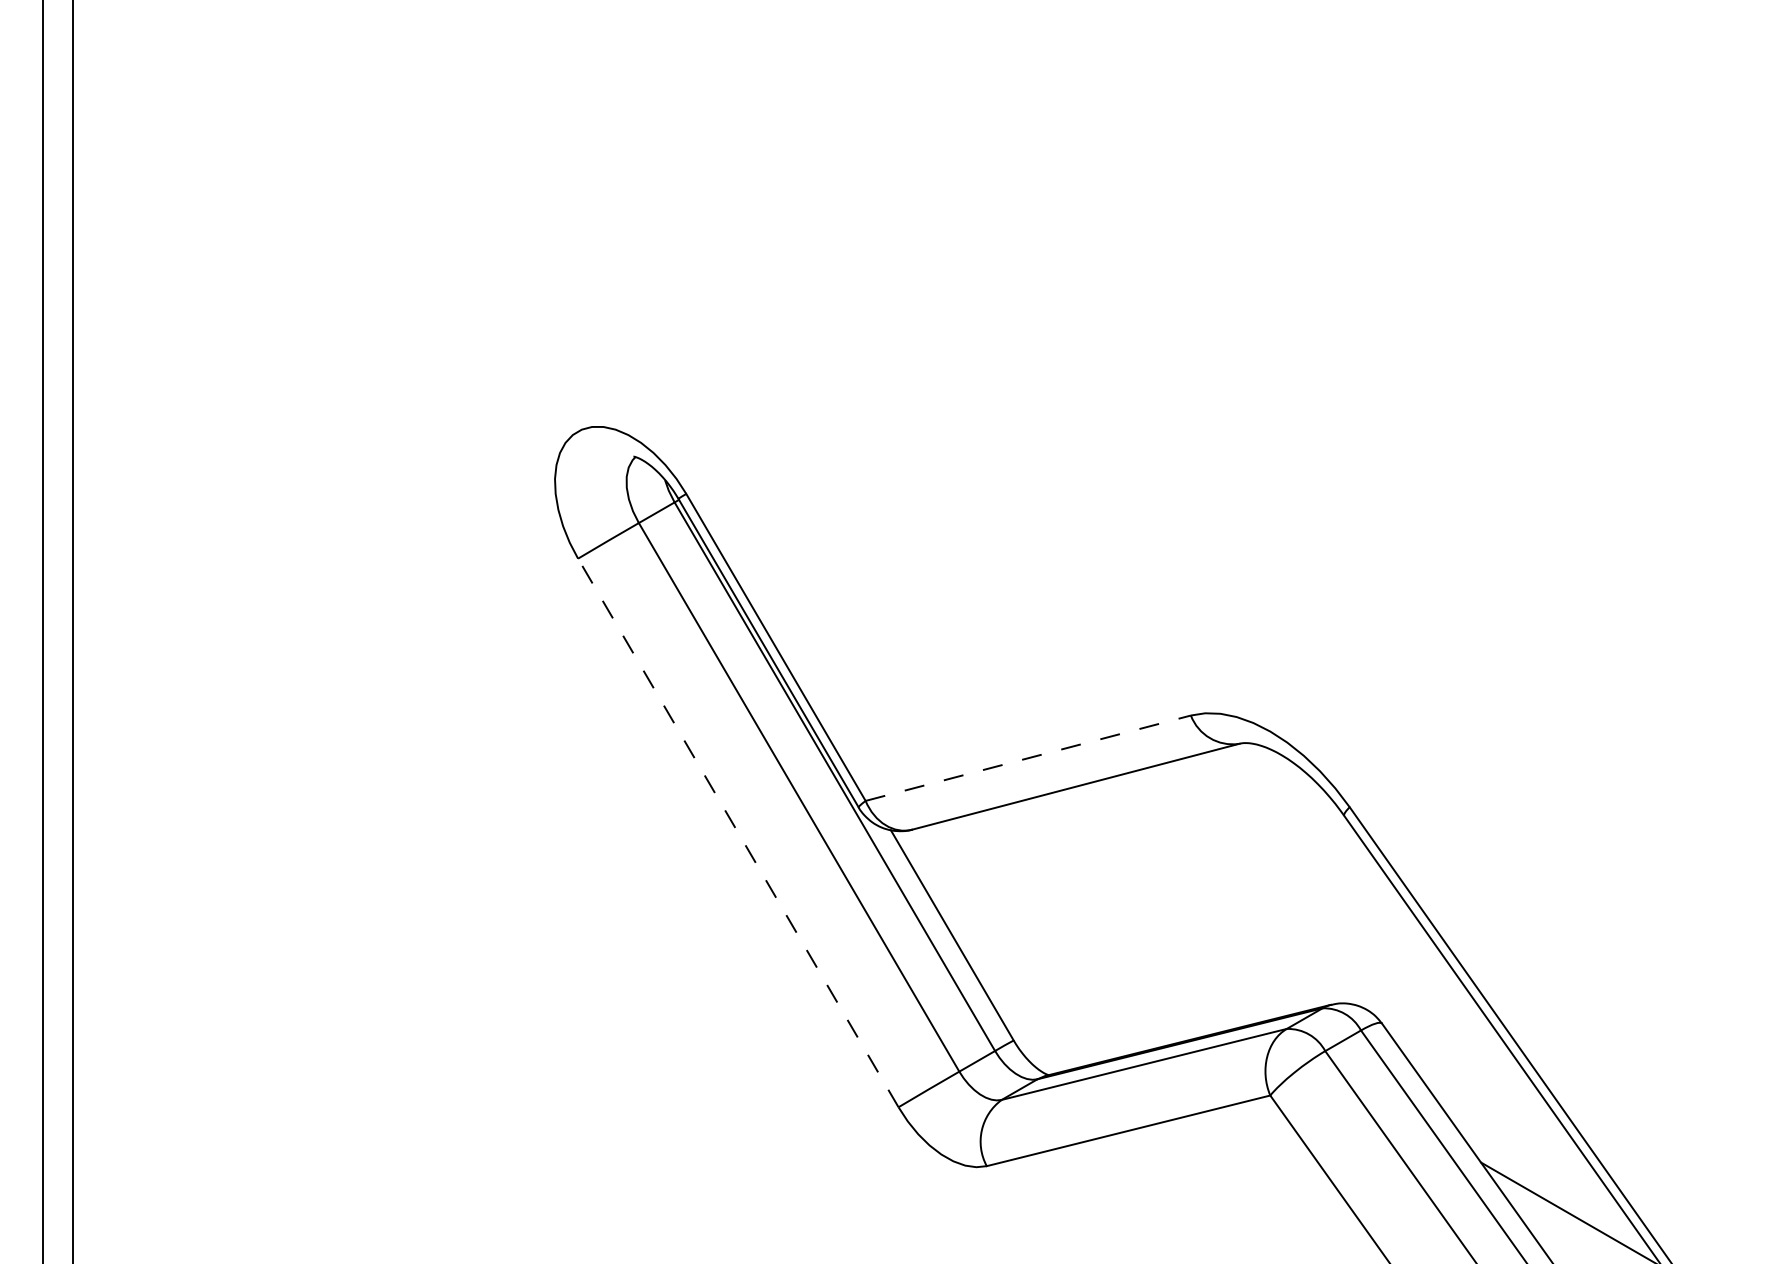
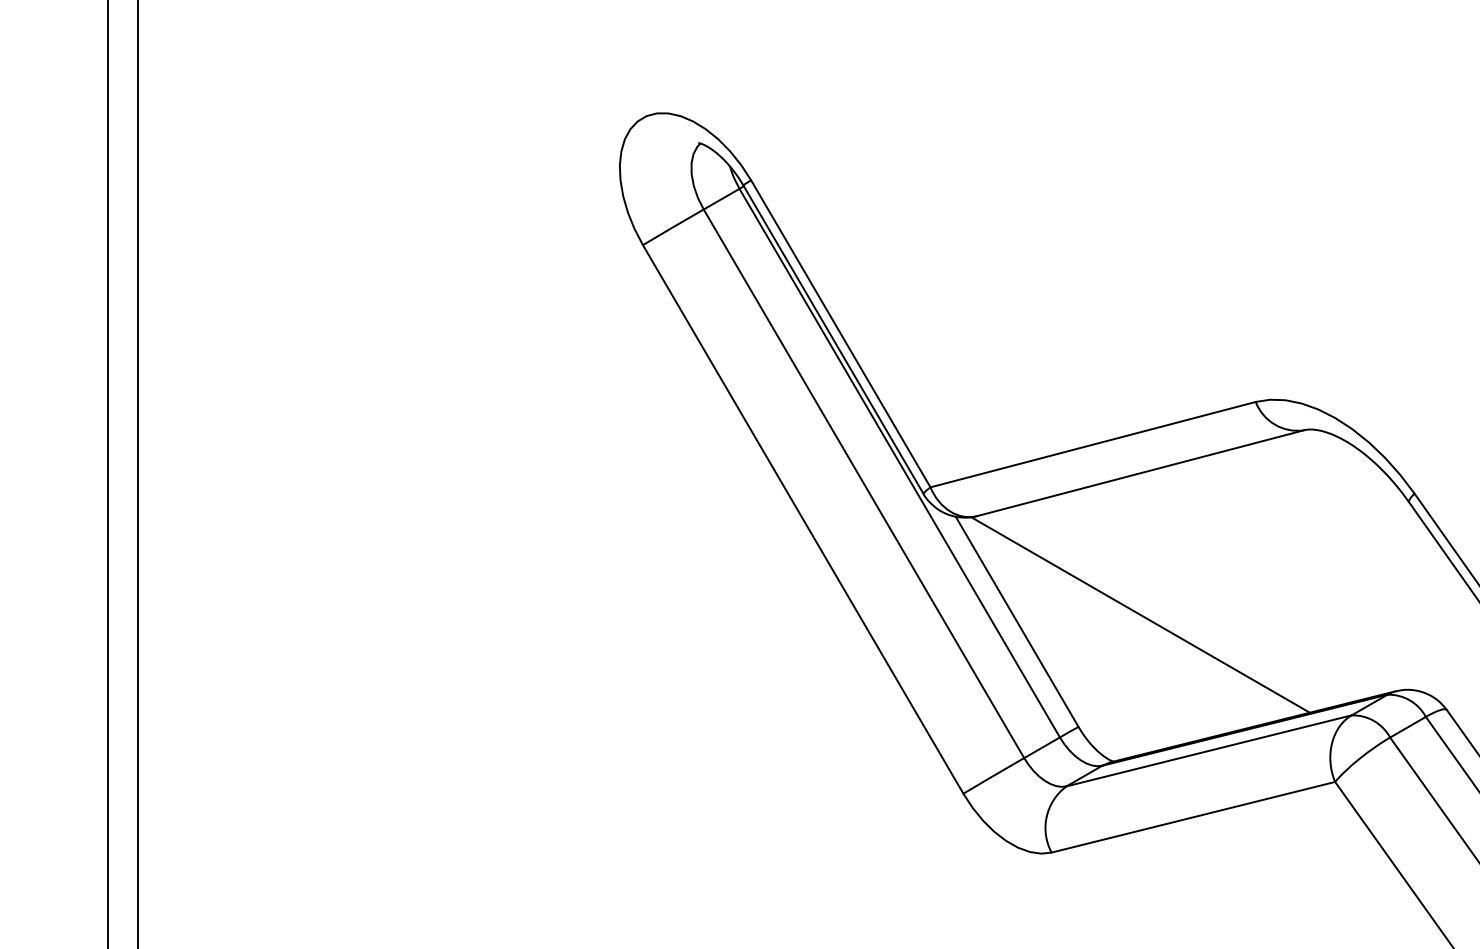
line: (1028, 758) -> (1093, 444), dashed -> solid
line: (738, 832) -> (803, 518), dashed -> solid
line: (1075, 928) -> (1140, 614), added

